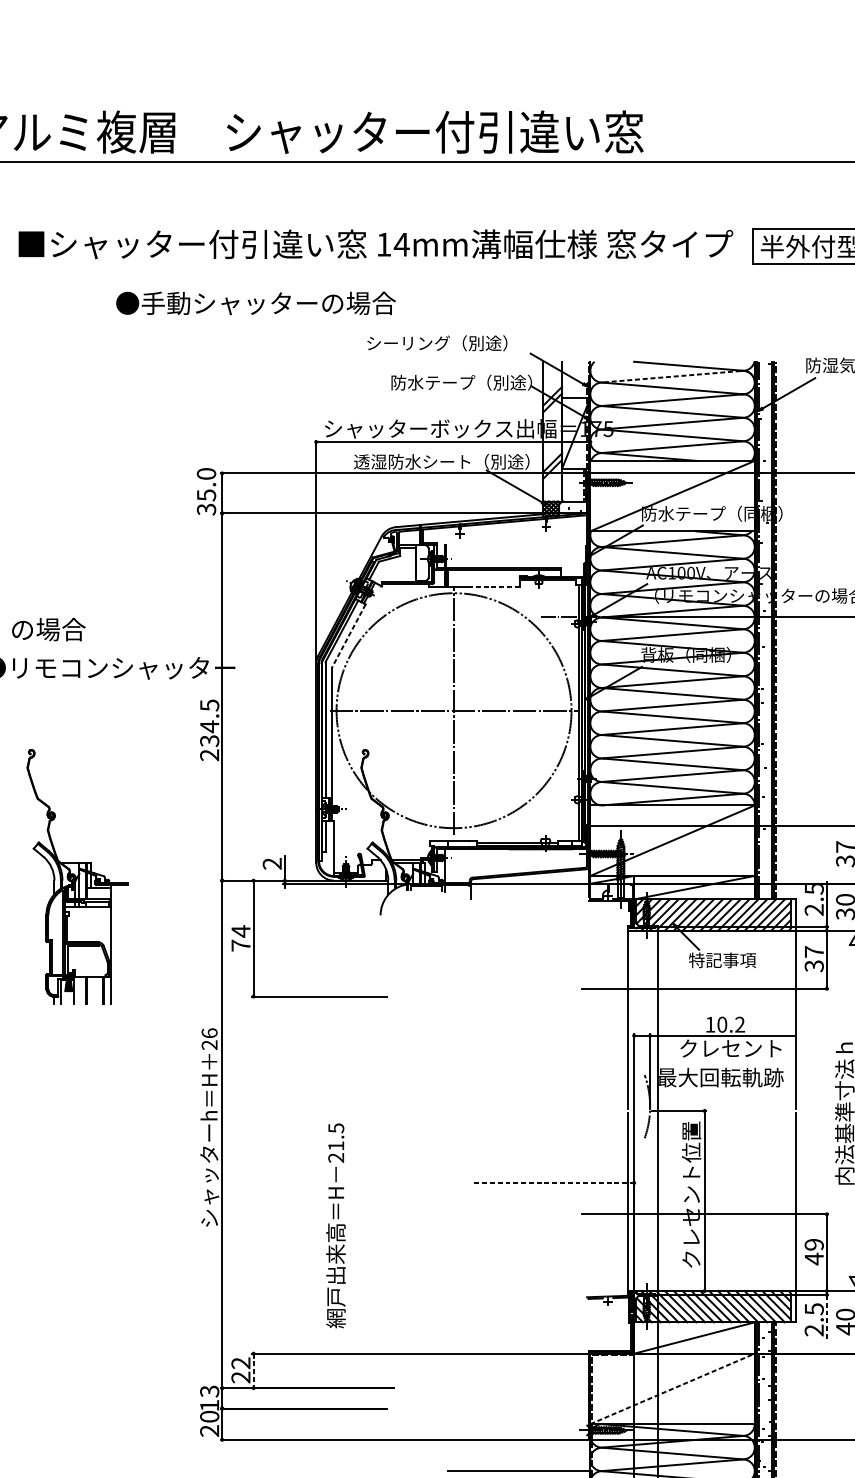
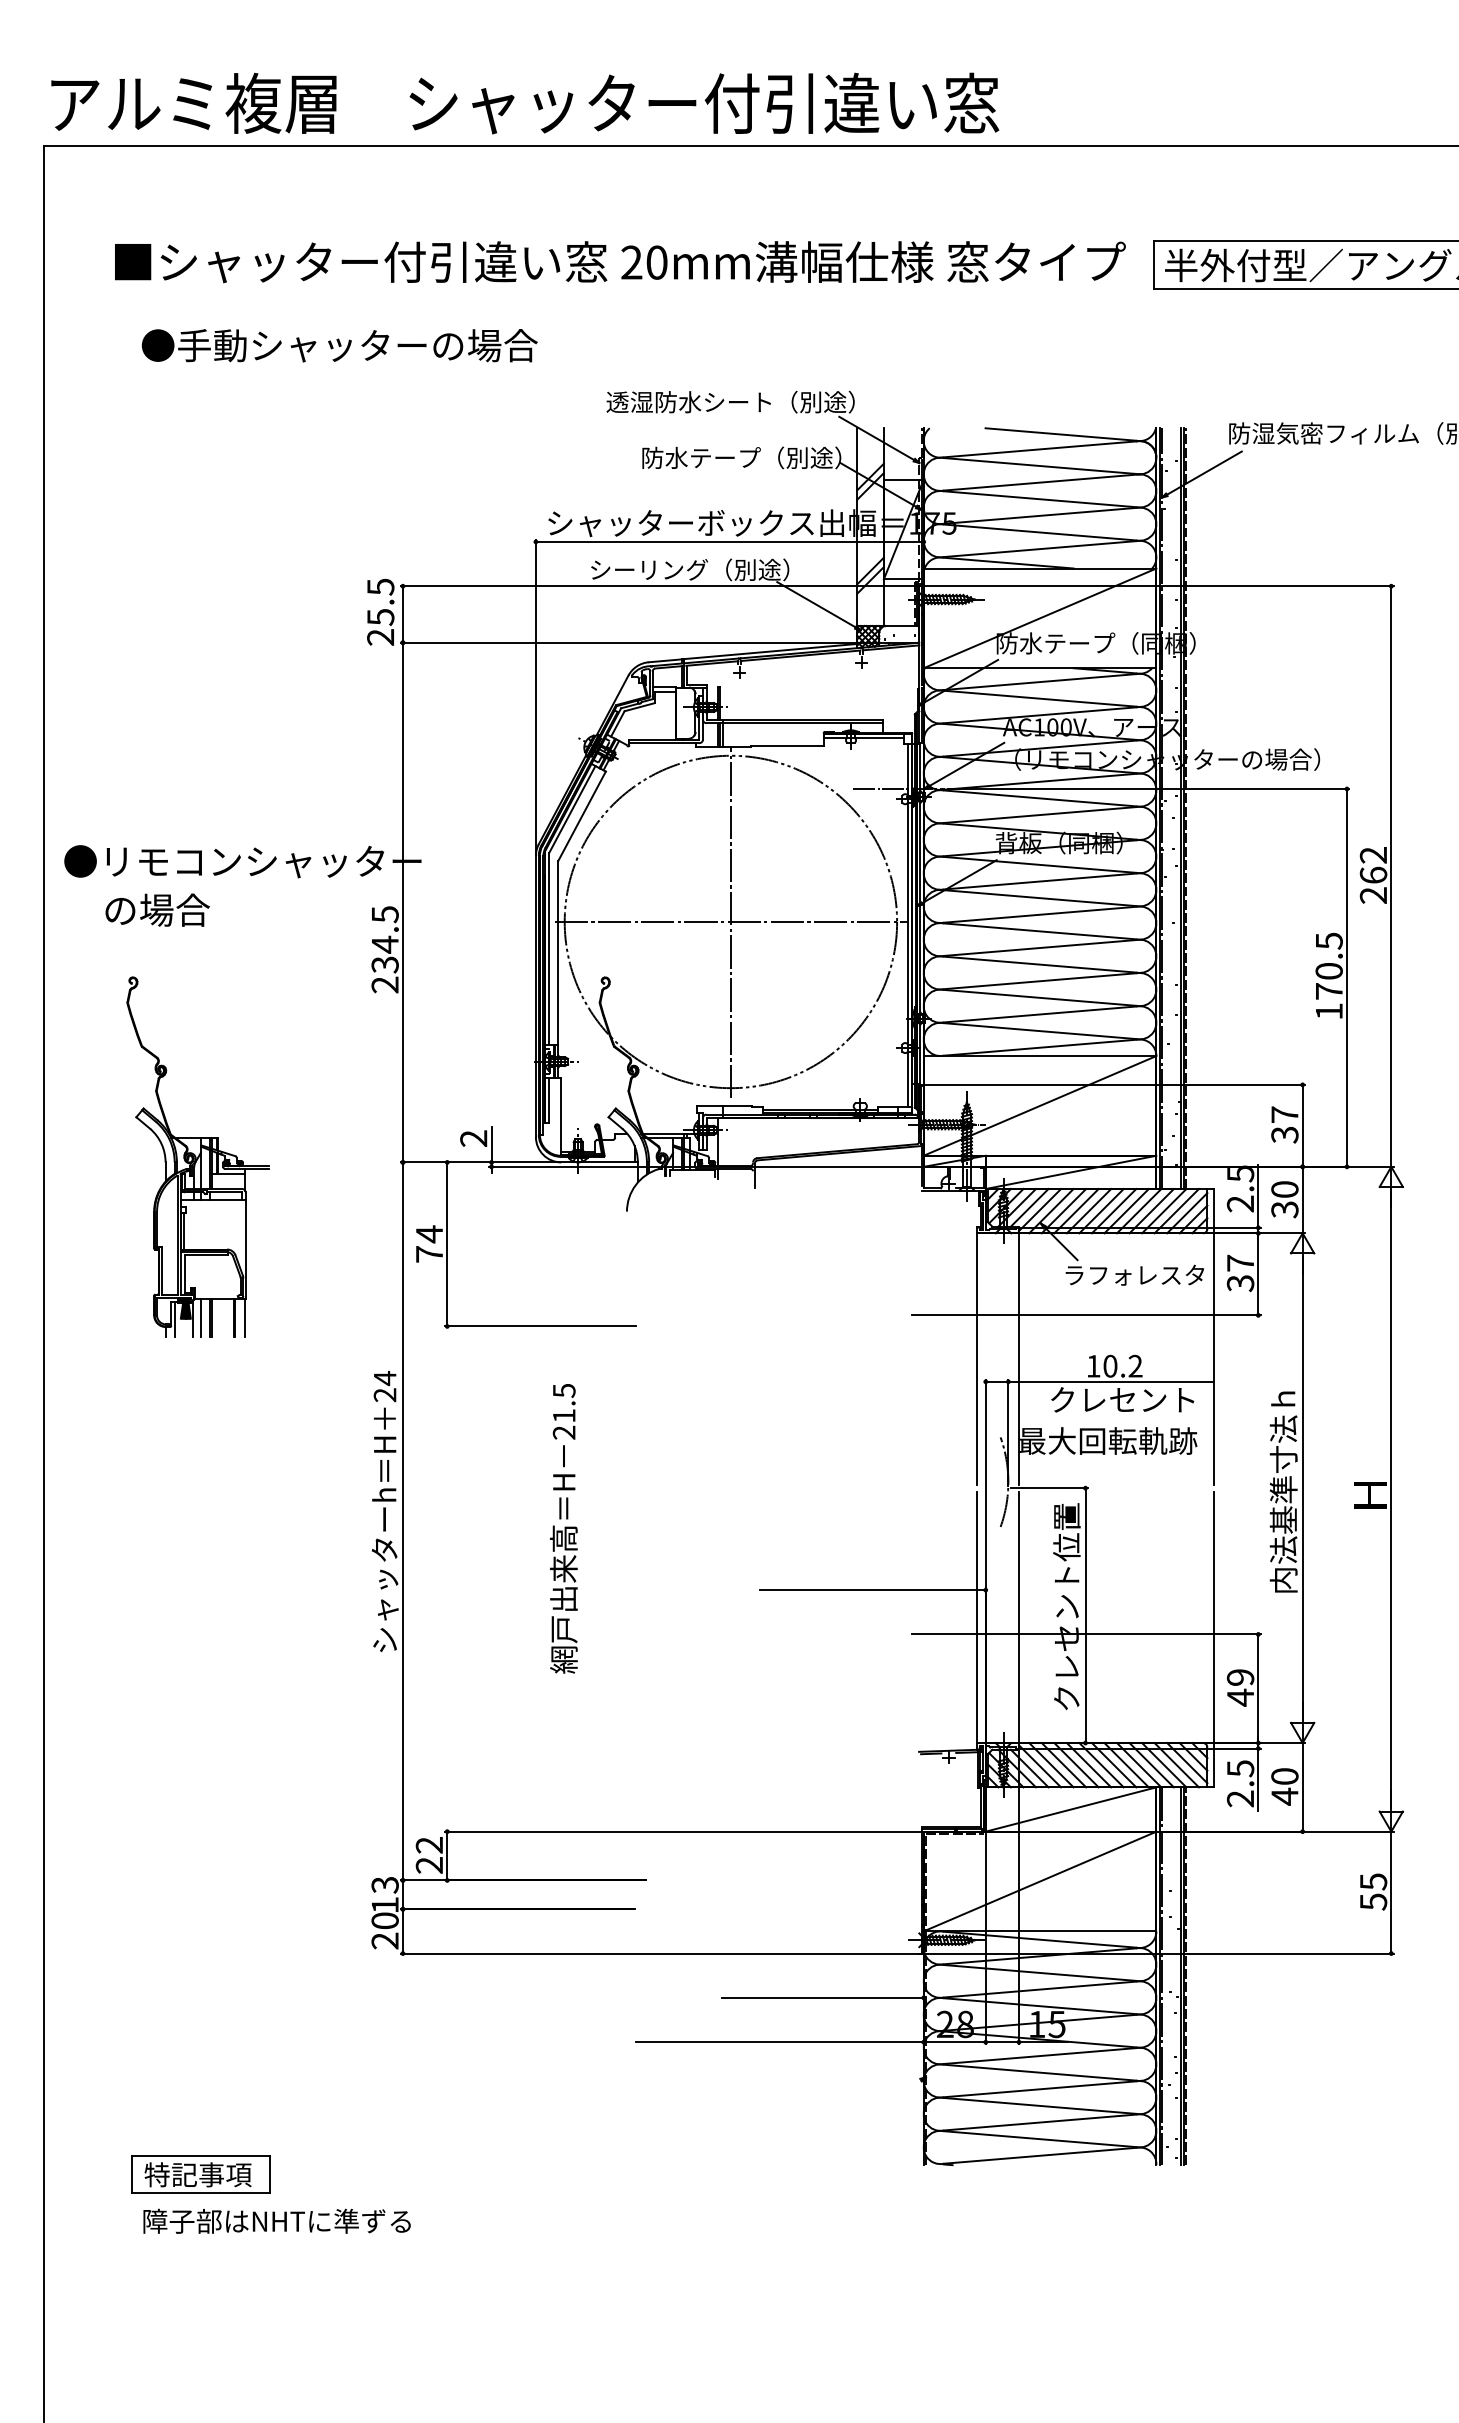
text: (392, 244) -> (644, 262), 14mm -> 20mm
text: (255, 303) -> (339, 345), moved
text: (453, 342) -> (730, 401), シーリング（別途） -> 透湿防水シート（別途）
line: (672, 376) -> (1040, 449), dashed -> solid
text: (441, 461) -> (713, 569), 透湿防水シート（別途） -> シーリング（別途）
text: (206, 491) -> (380, 612), 35.0 -> 25.5
line: (494, 586) -> (787, 746), dashed -> solid
text: (48, 629) -> (157, 909), moved
line: (349, 636) -> (582, 816), dashed -> solid
text: (738, 960) -> (1133, 1275), 特記事項 -> ラフォレスタ
line: (79, 990) -> (200, 1318), added
text: (209, 1033) -> (384, 1378), 26 -> 24
line: (554, 1183) -> (873, 1590), dashed -> solid
text: (335, 1225) -> (563, 1528), moved
line: (826, 1317) -> (1258, 1780), dashed -> solid
line: (253, 1371) -> (447, 1856), dashed -> solid
line: (672, 1388) -> (1040, 1881), dashed -> solid

